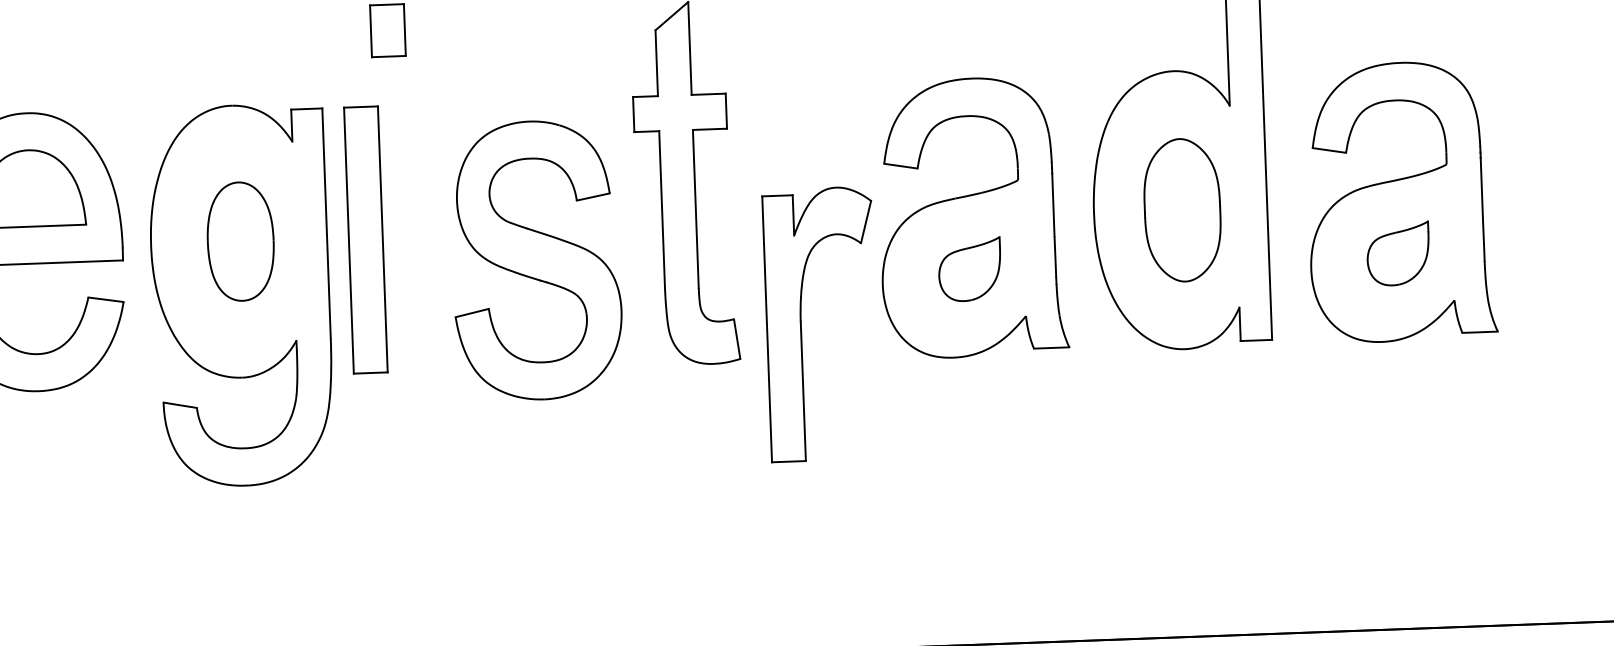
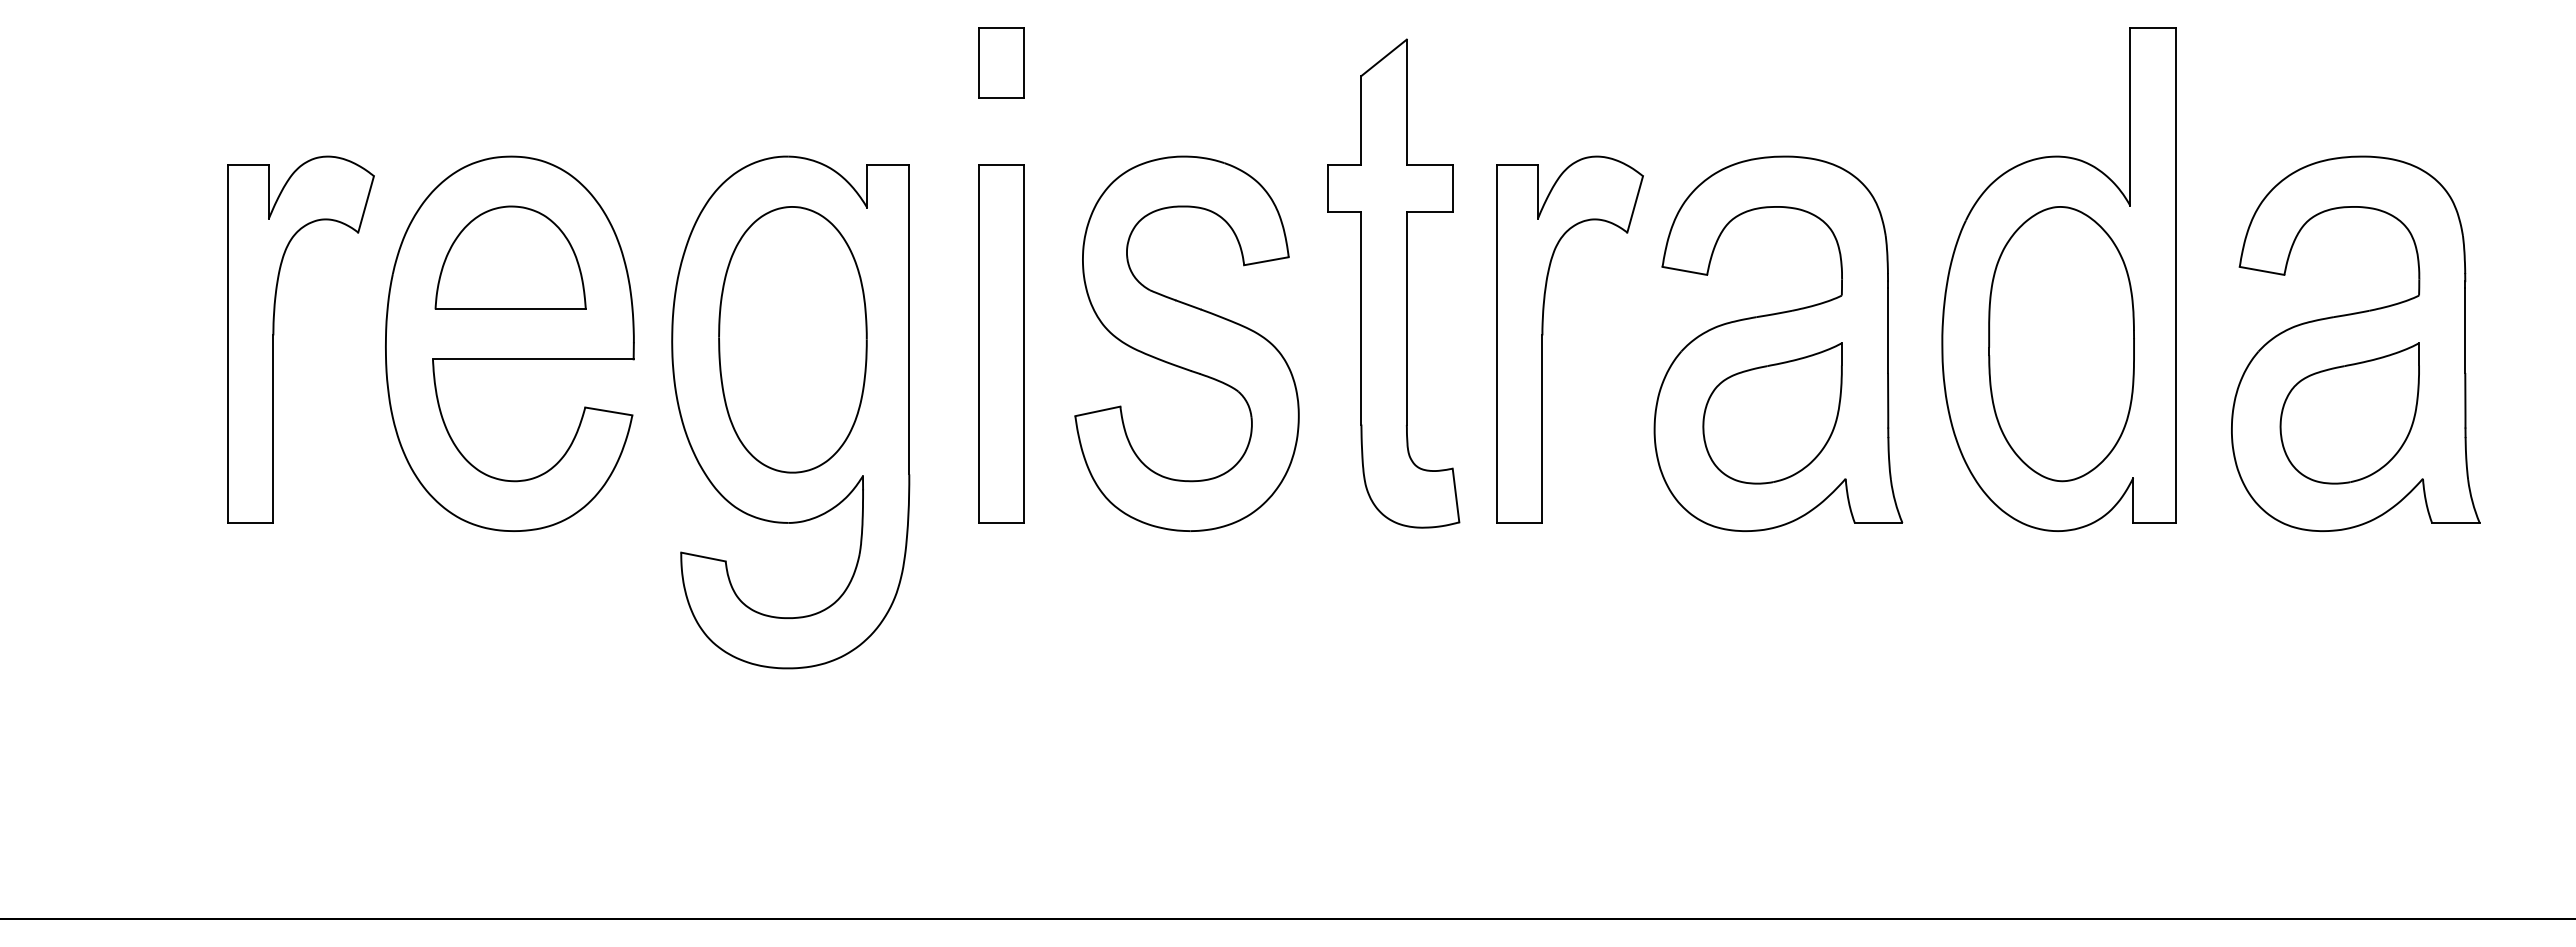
part: (1182, 210) -> (2061, 344), size x1.43
part: (365, 239) -> (1001, 343), moved
part: (240, 241) -> (792, 339), size x1.67
part: (1398, 253) -> (2349, 413), size x1.67
part: (536, 260) -> (1186, 343), moved
part: (969, 269) -> (1772, 413), size x1.67
part: (801, 321) -> (1543, 335), moved

